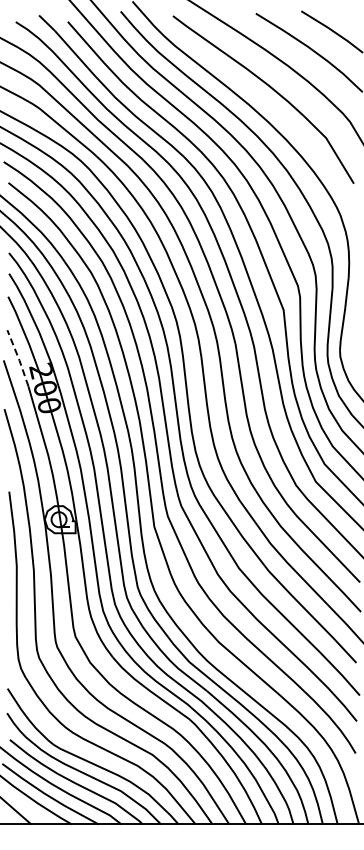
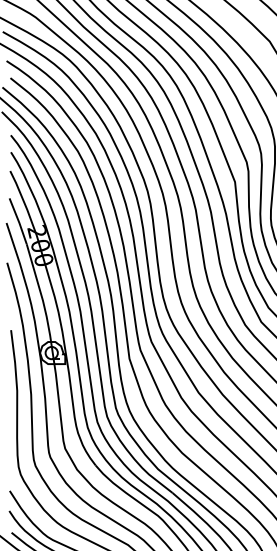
line: (18, 358) -> (18, 221), dashed -> solid

